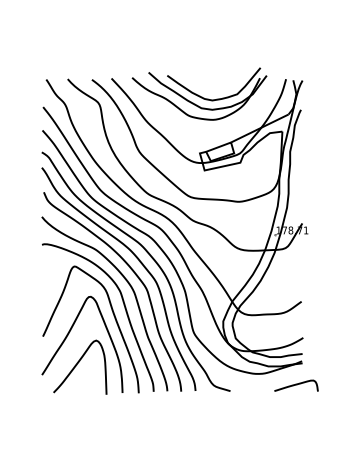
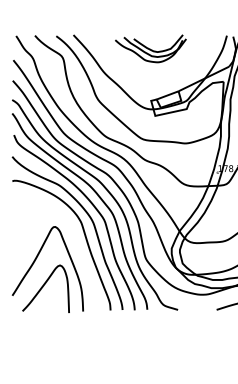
part: (199, 93) -> (150, 48), size x0.6
curve: (115, 321) -> (76, 248), removed

